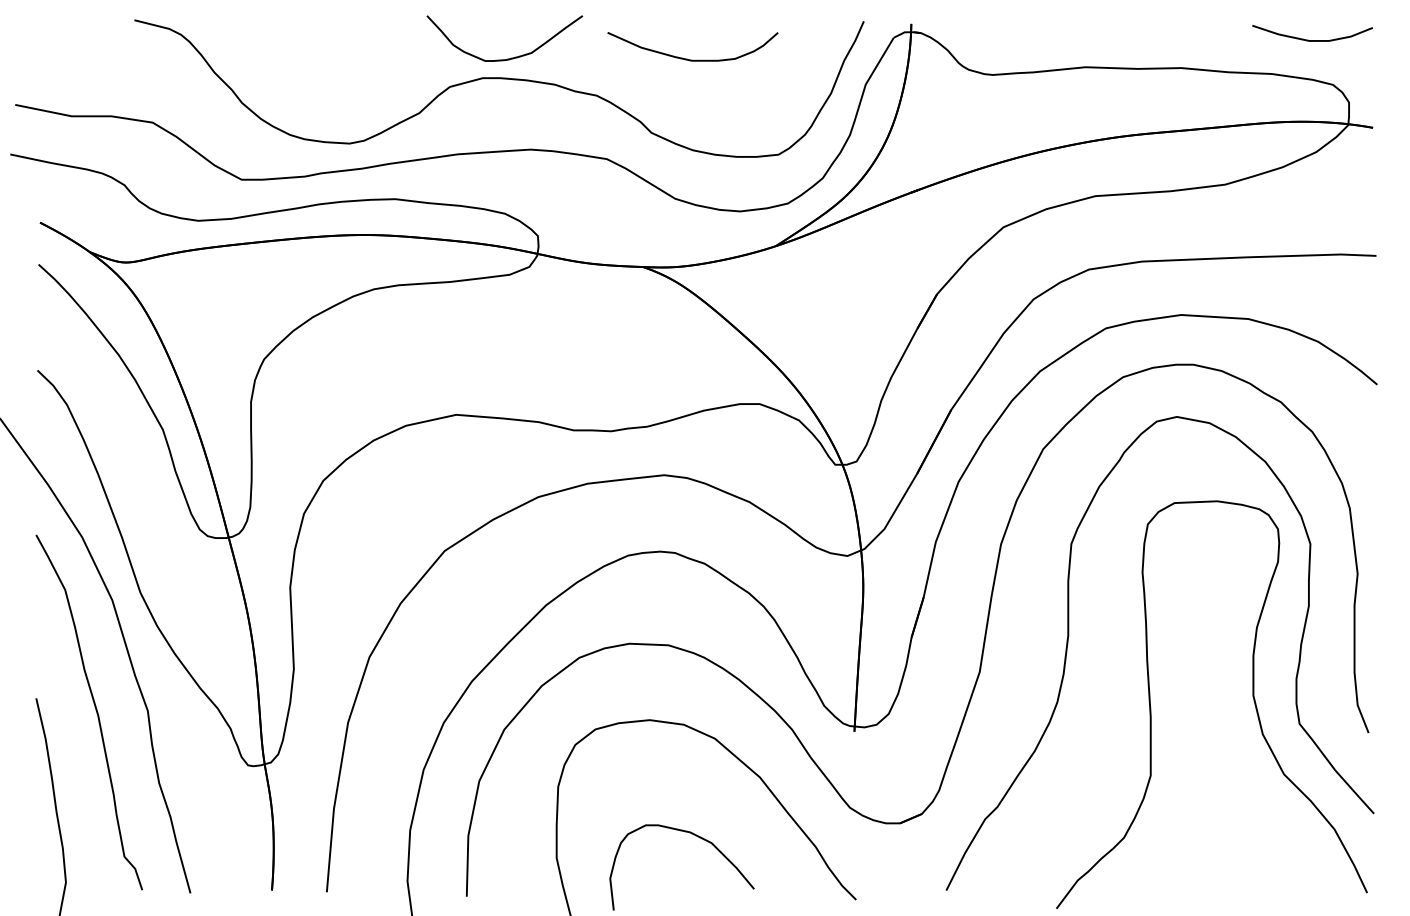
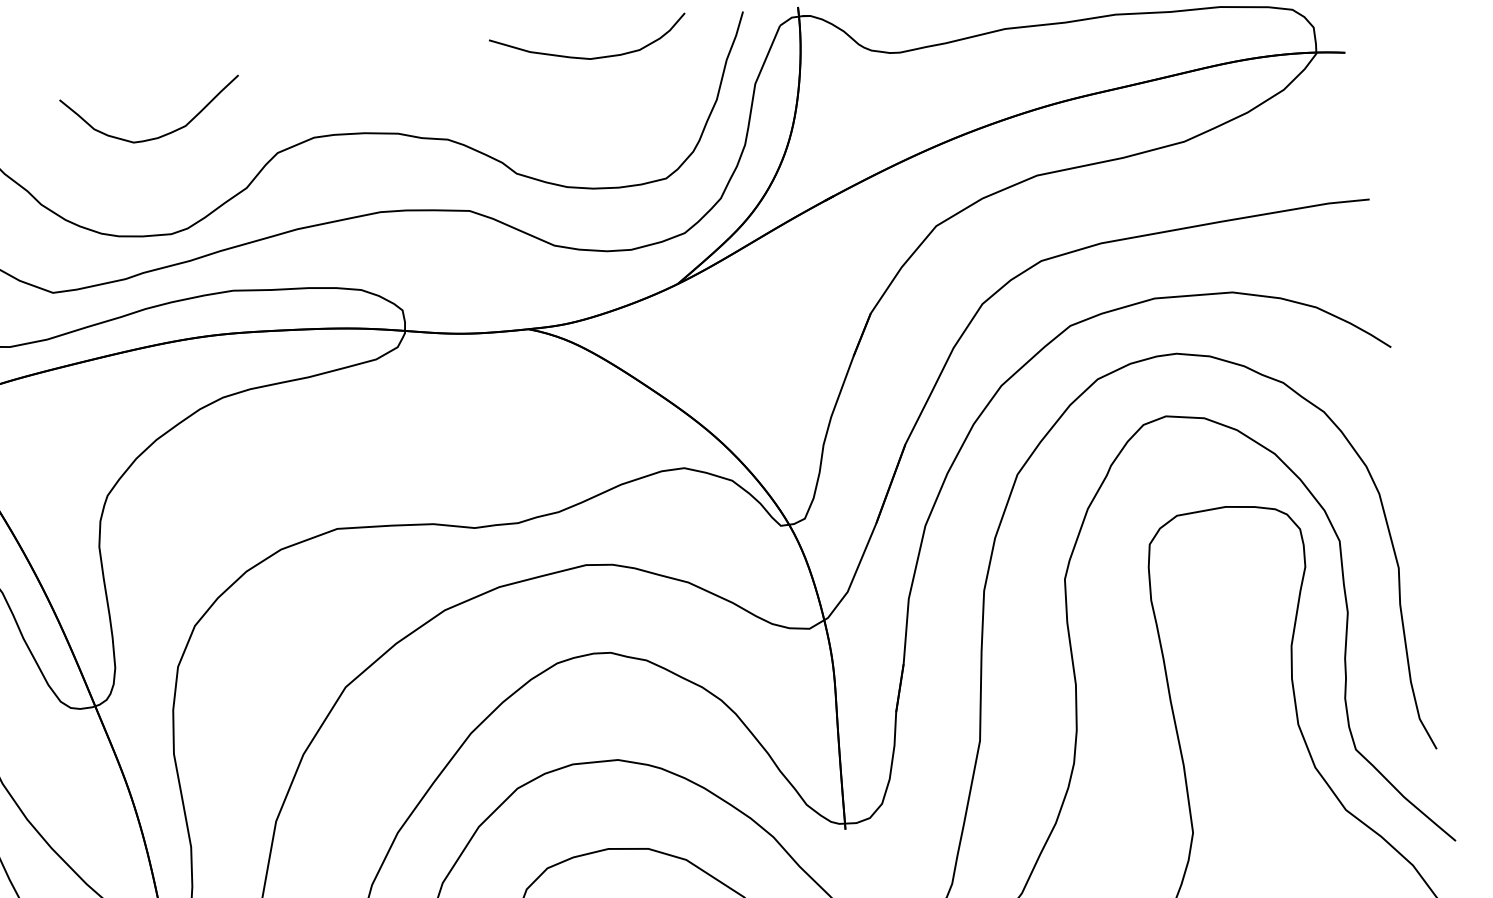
curve: (507, 58) -> (158, 136), moved
curve: (687, 58) -> (584, 57), moved

